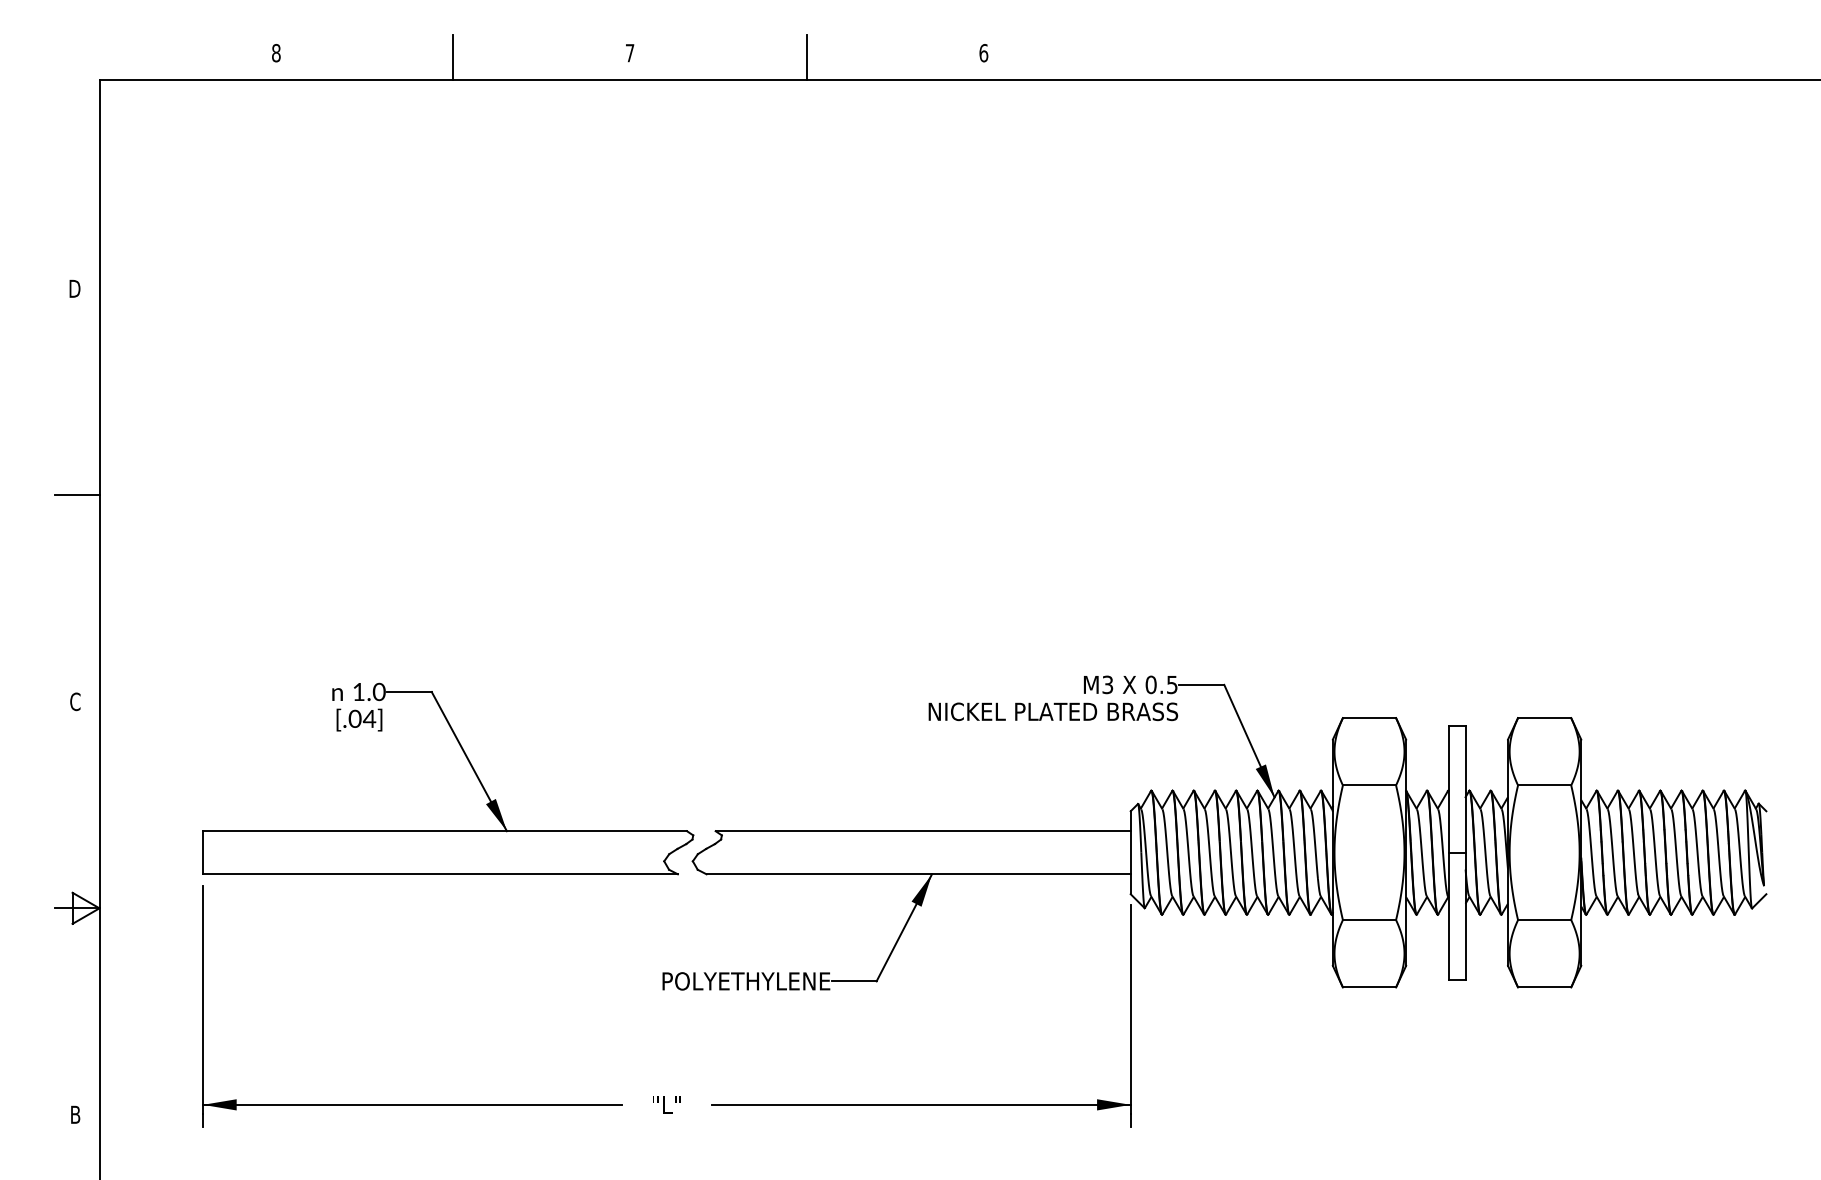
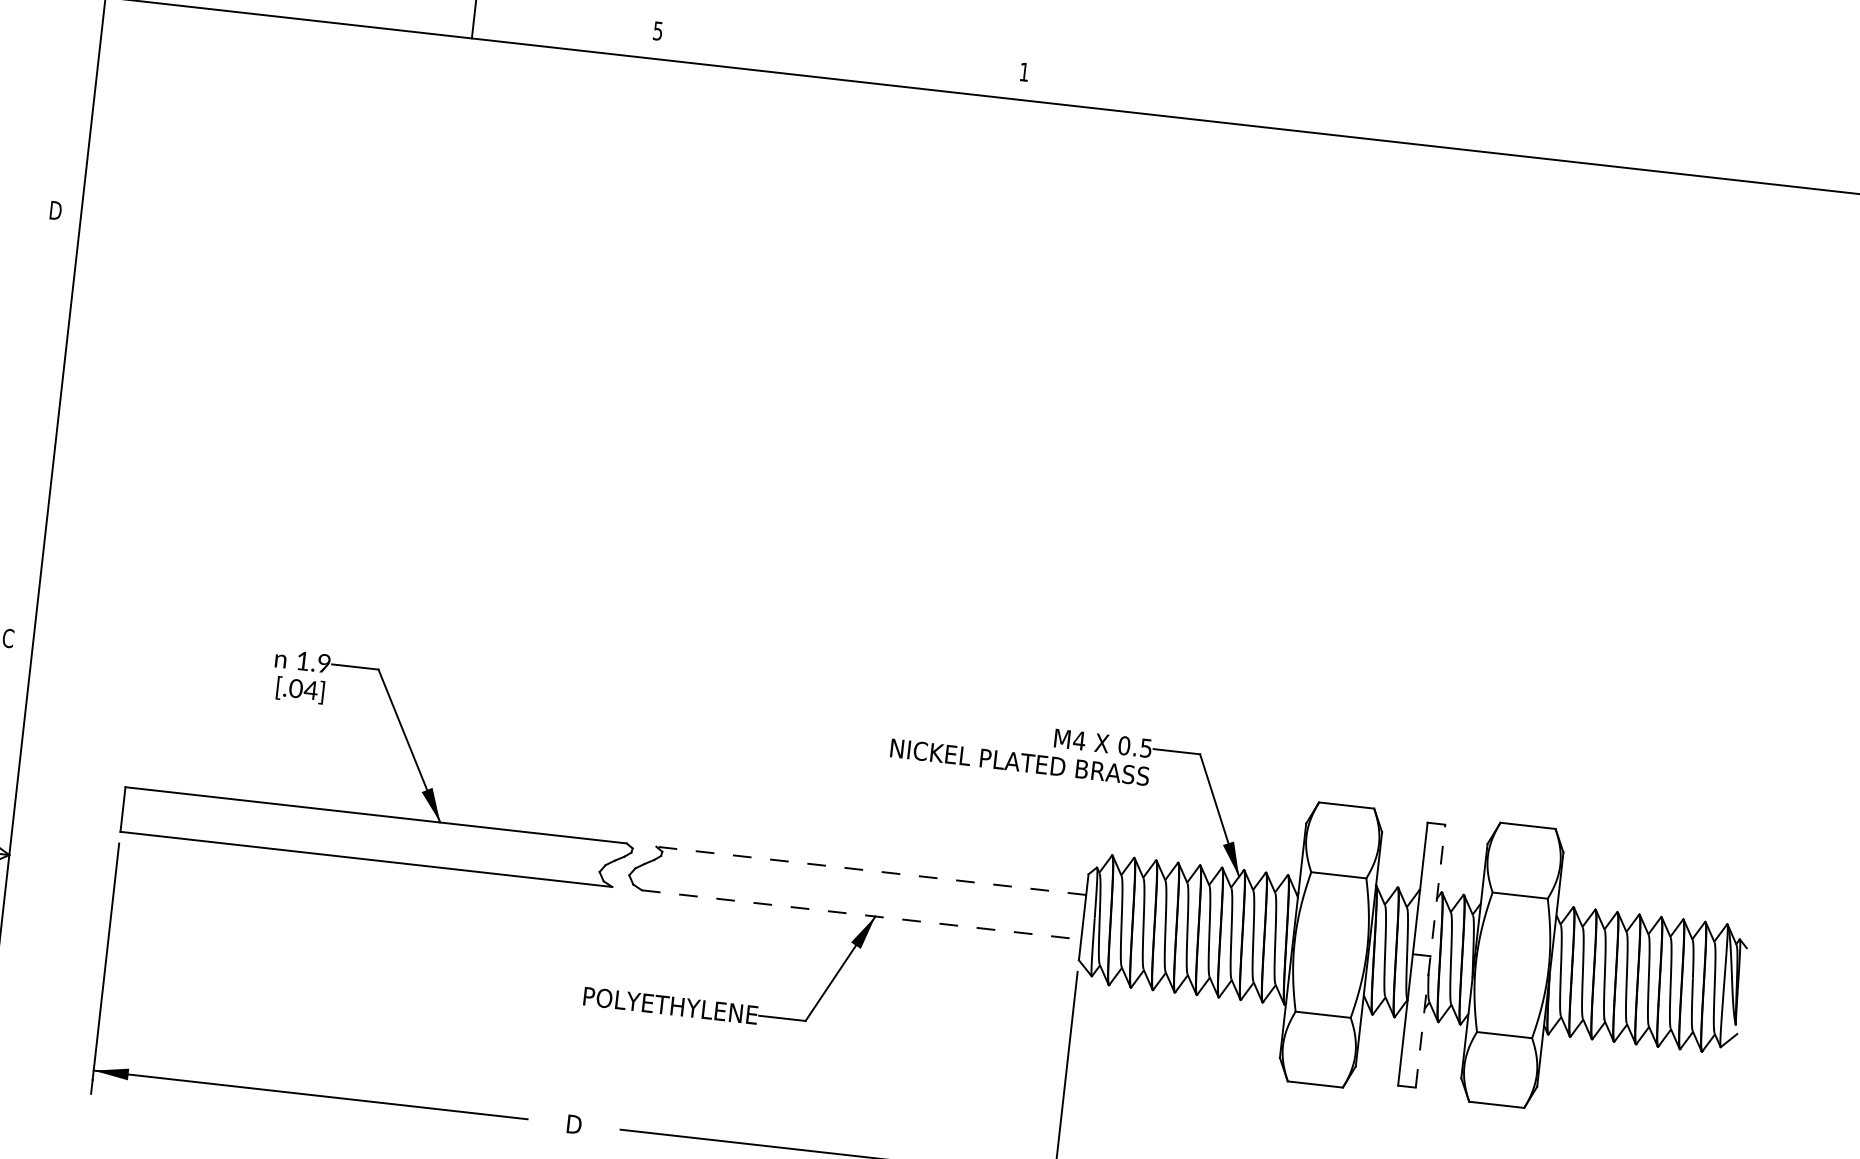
text: (629, 53) -> (657, 31), 7 -> 5
text: (983, 53) -> (1024, 72), 6 -> 1
line: (806, 57) -> (840, 56), removed
line: (76, 495) -> (33, 424), removed
text: (1107, 684) -> (1079, 740), M3 -> M4
text: (378, 692) -> (323, 663), 1.0 -> 1.9
line: (923, 831) -> (871, 871), solid -> dashed
line: (1465, 852) -> (1430, 955), solid -> dashed
line: (919, 874) -> (862, 915), solid -> dashed
text: (666, 1104) -> (573, 1124), "L" -> D

